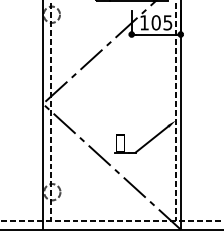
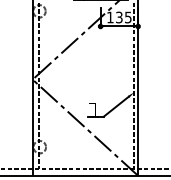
text: (155, 22) -> (118, 17), 105 -> 135

